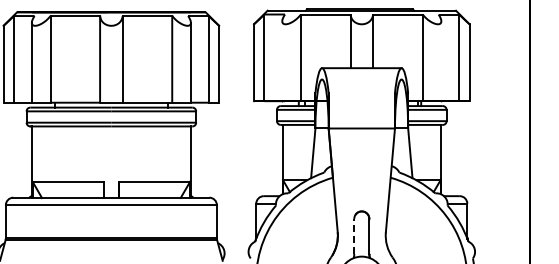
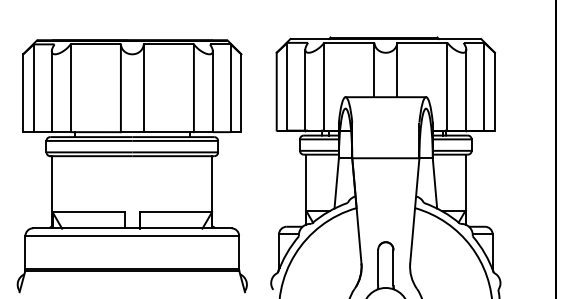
line: (282, 60) -> (305, 89), added
line: (441, 60) -> (466, 89), added
line: (354, 236) -> (378, 267), dashed -> solid

